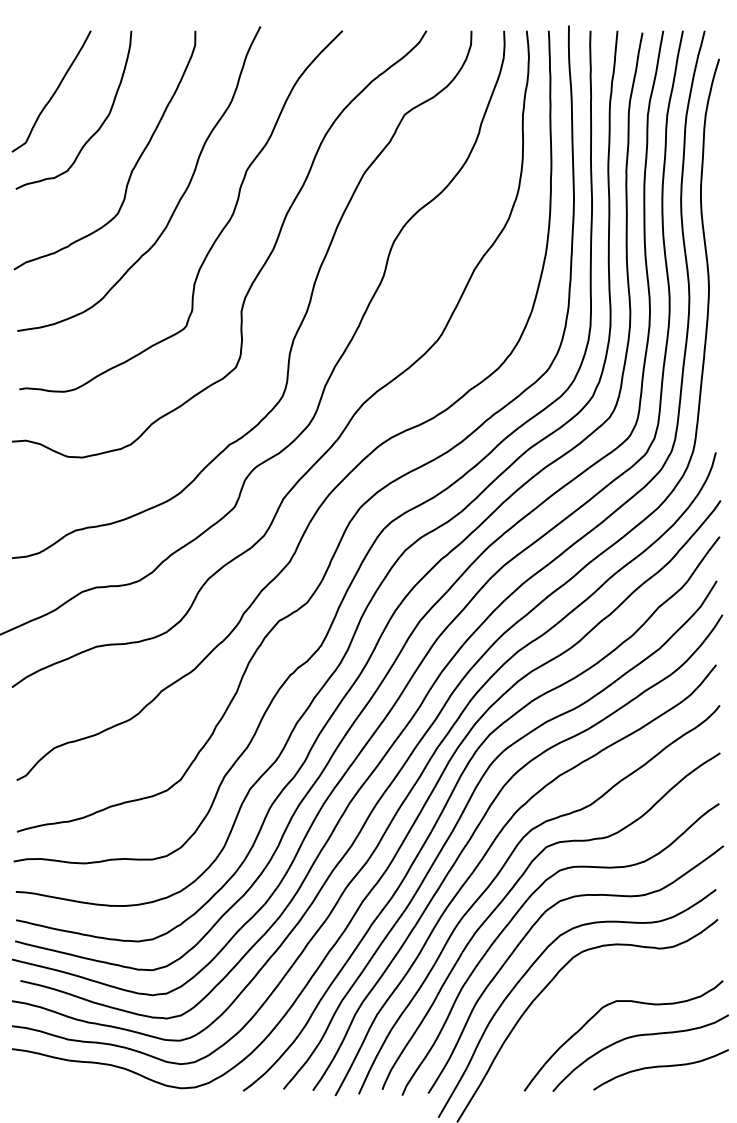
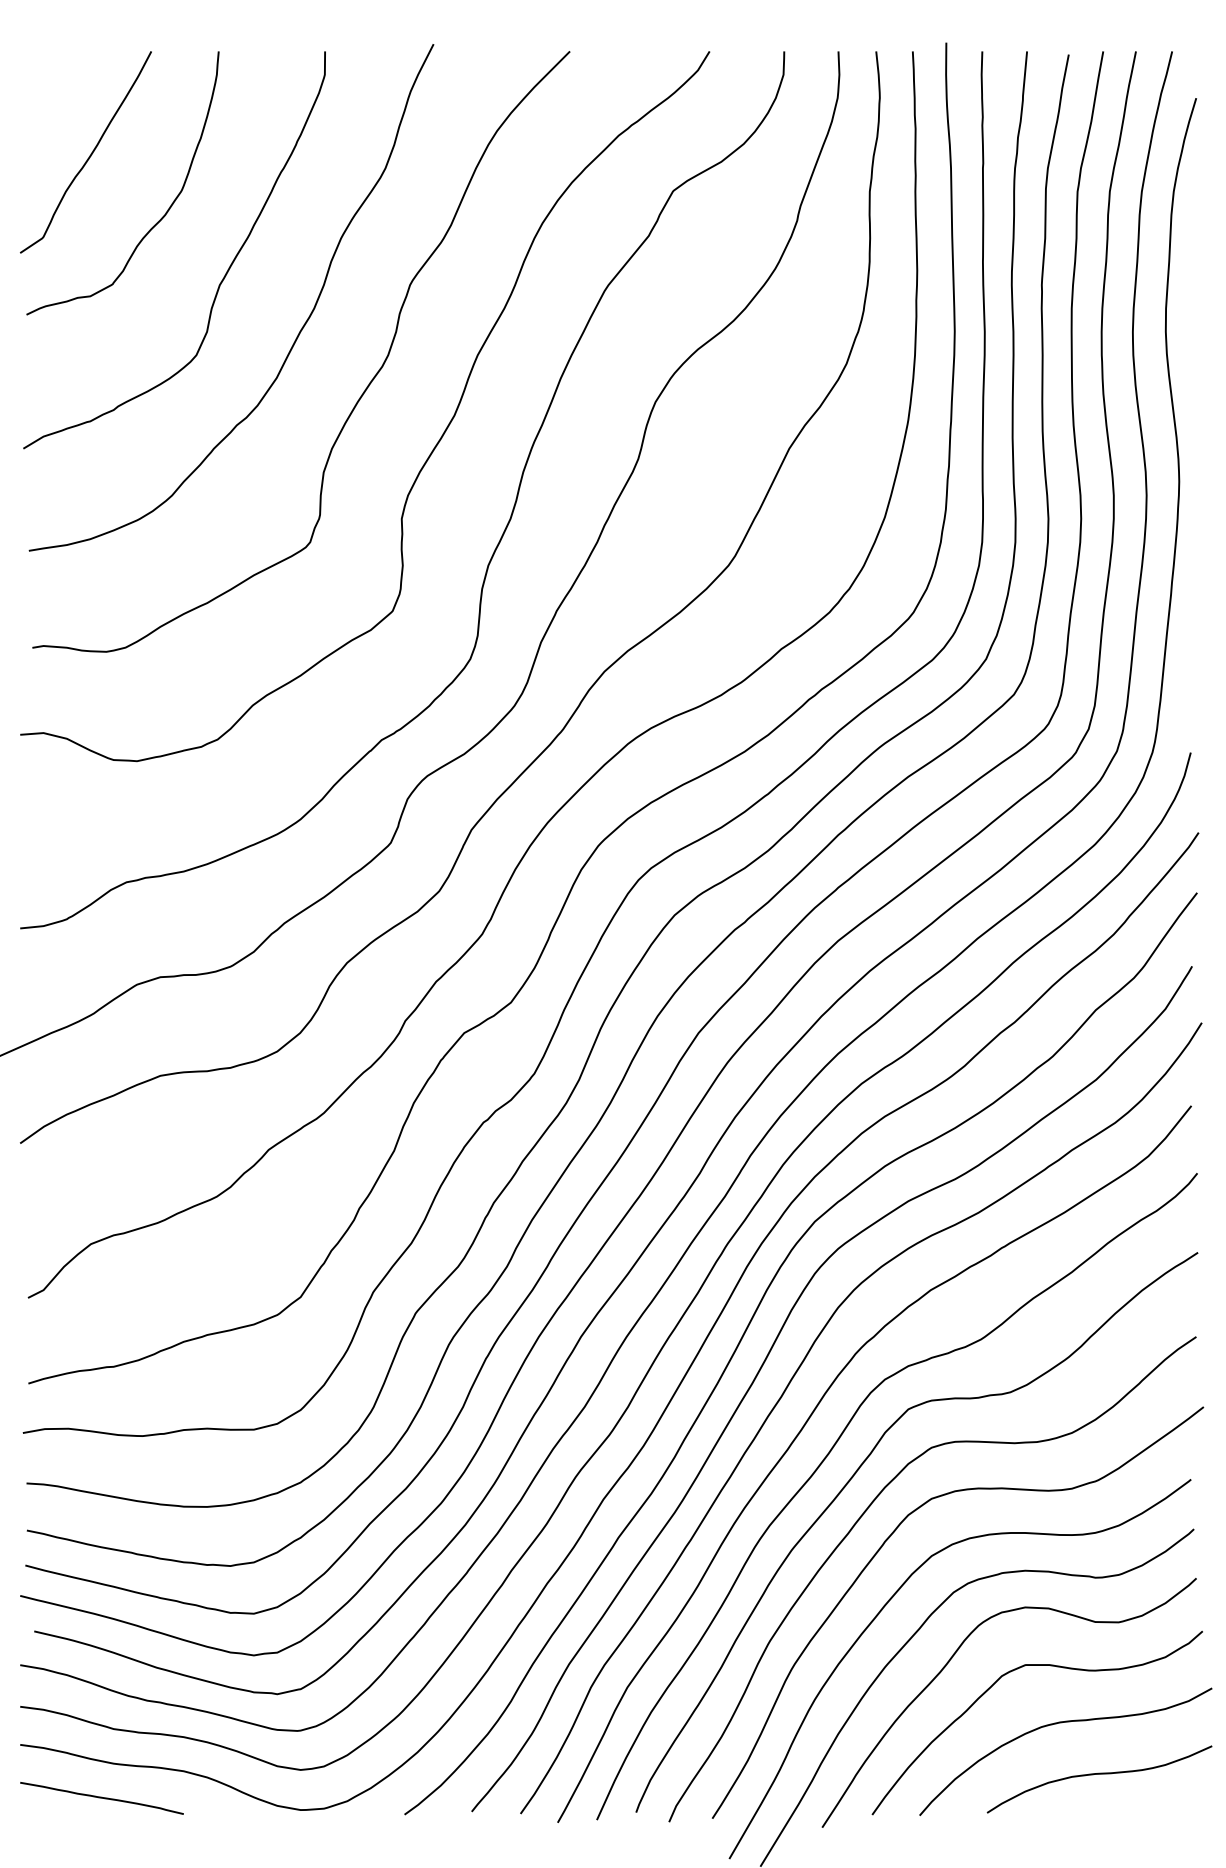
curve: (571, 999) -> (950, 1662), added
curve: (61, 1081) -> (102, 1798), added

